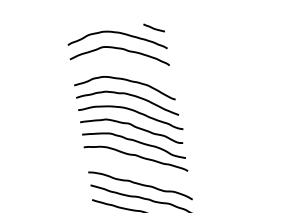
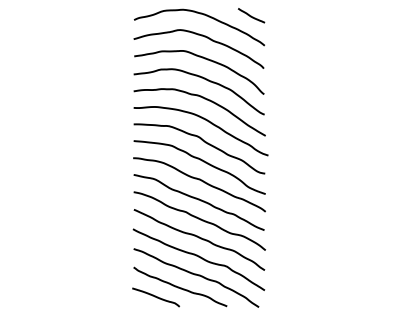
curve: (124, 65) -> (204, 59), added
curve: (137, 170) -> (198, 200), added

